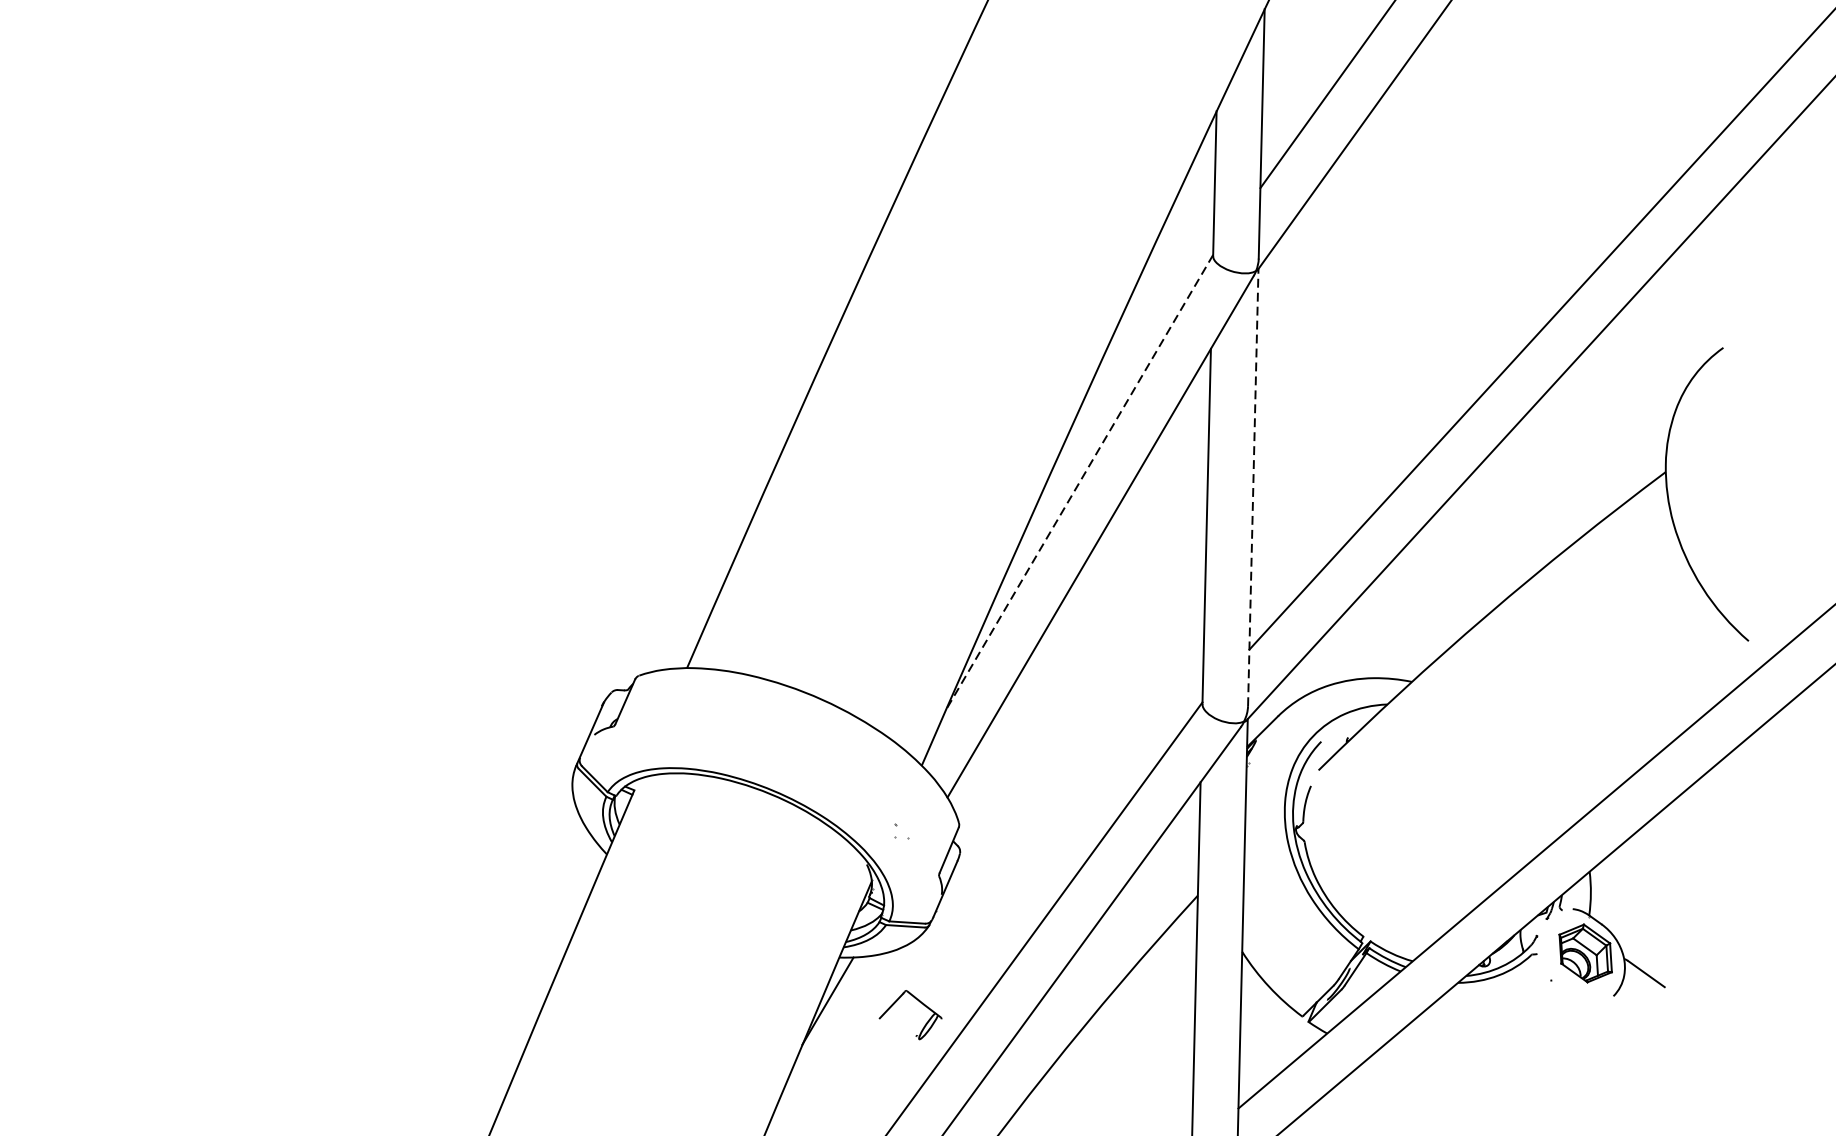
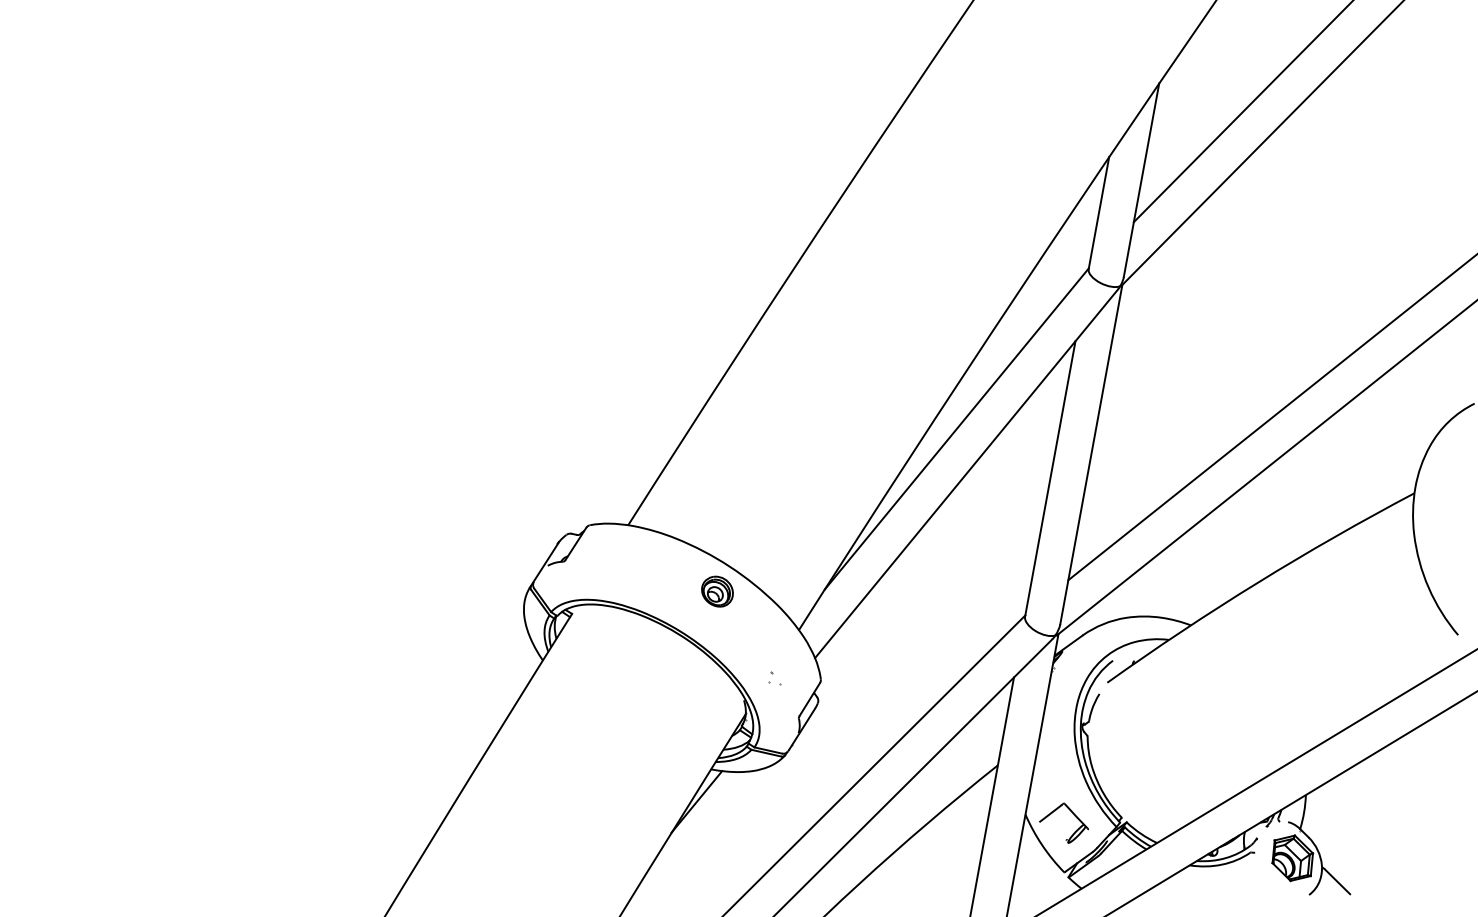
line: (1079, 481) -> (956, 428), dashed -> solid
line: (1253, 486) -> (1091, 453), dashed -> solid
part: (812, 733) -> (717, 591), added
part: (921, 1005) -> (1074, 816), moved

